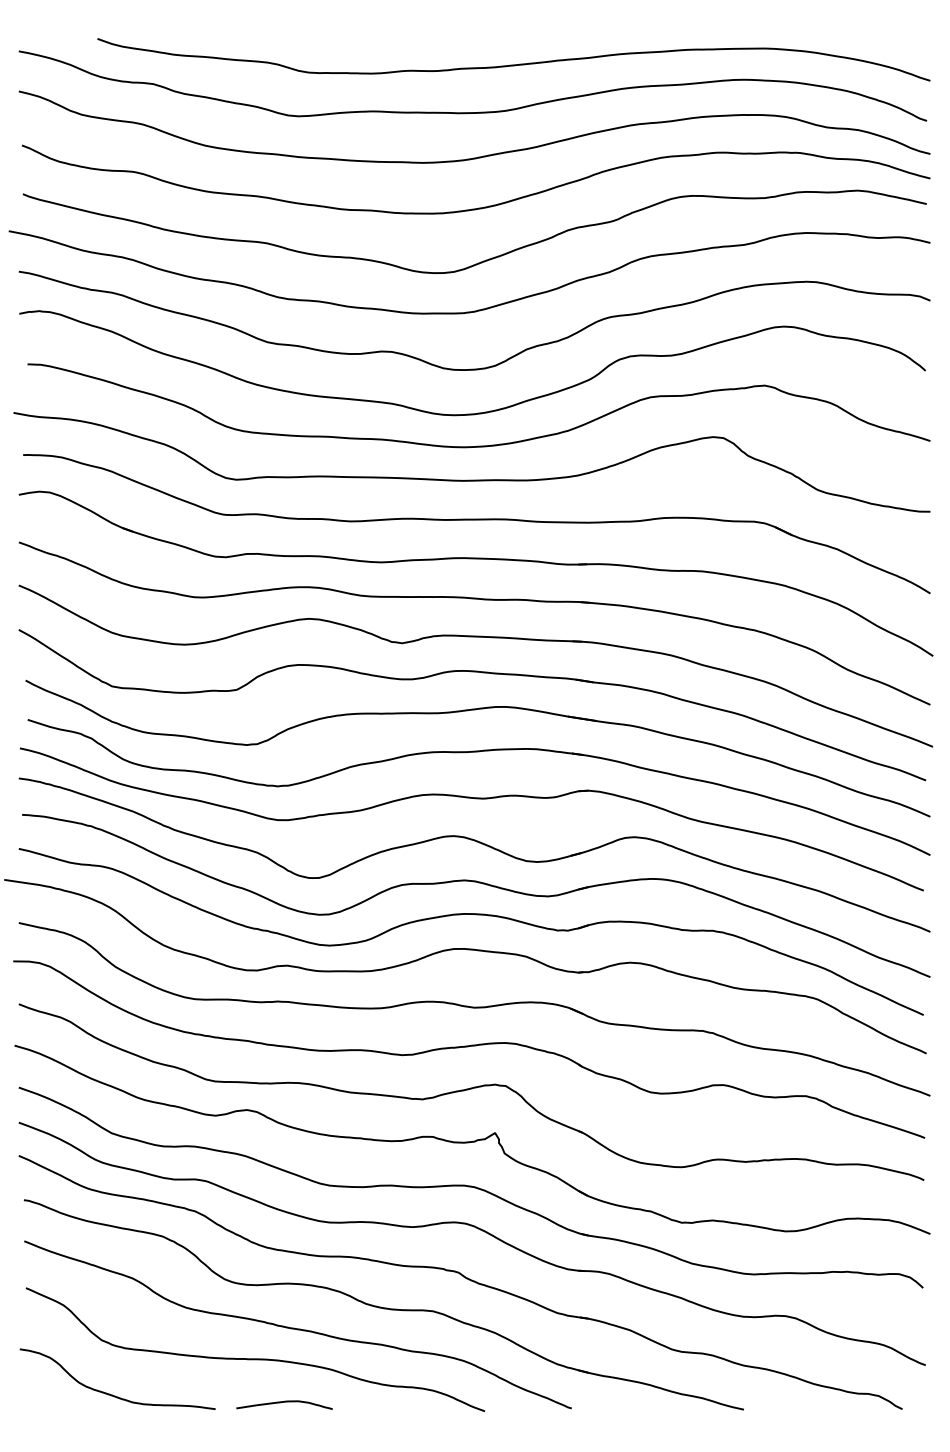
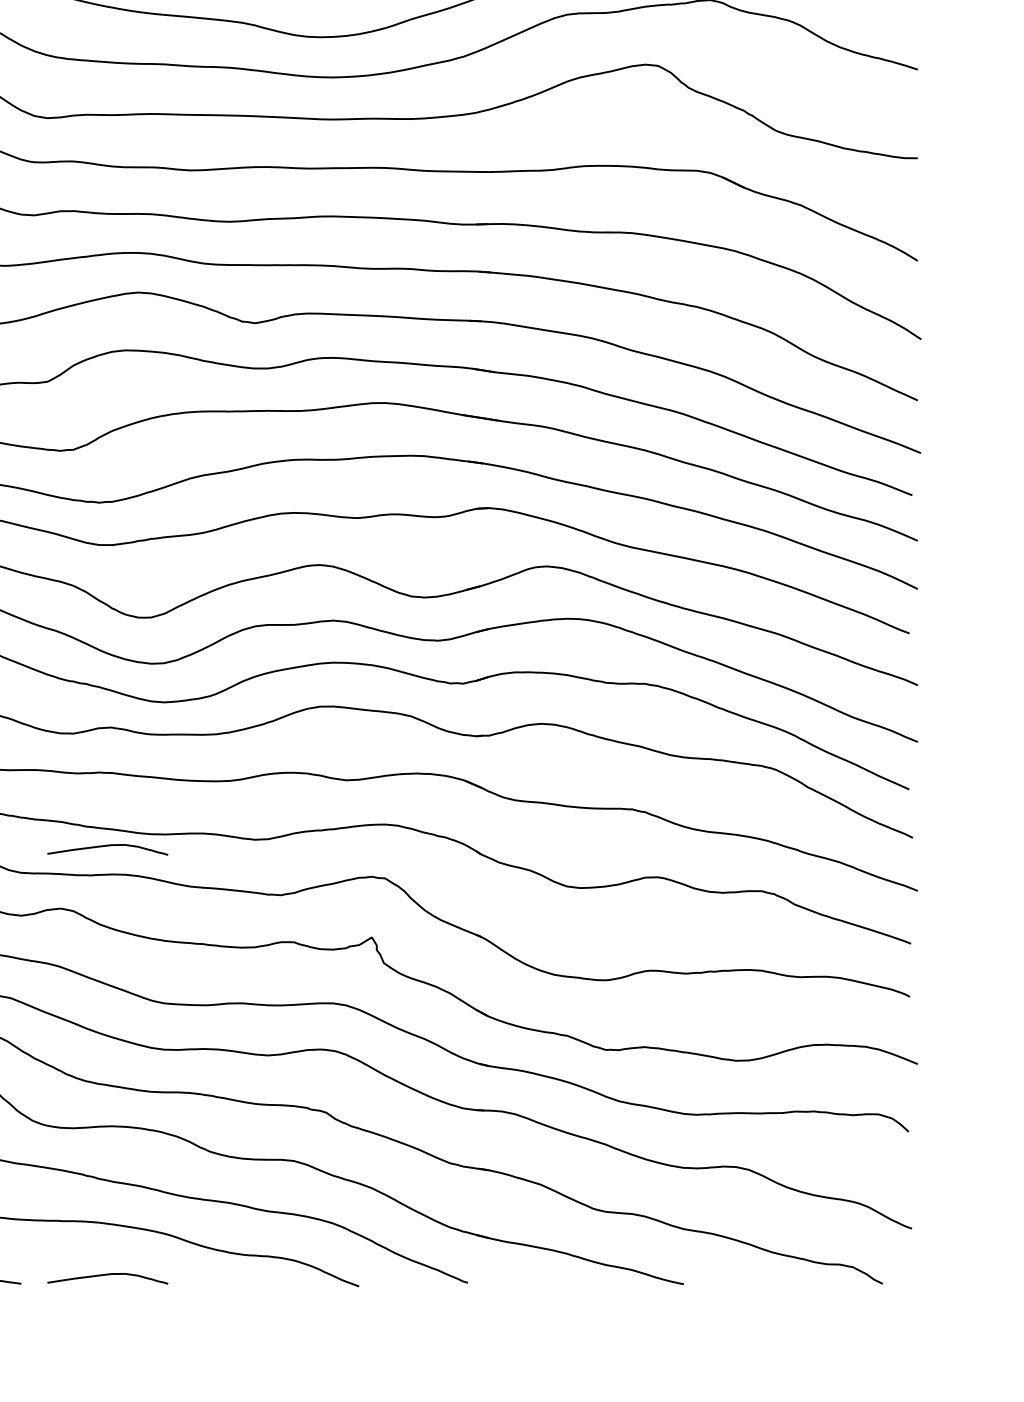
curve: (284, 1060) -> (107, 846), added

